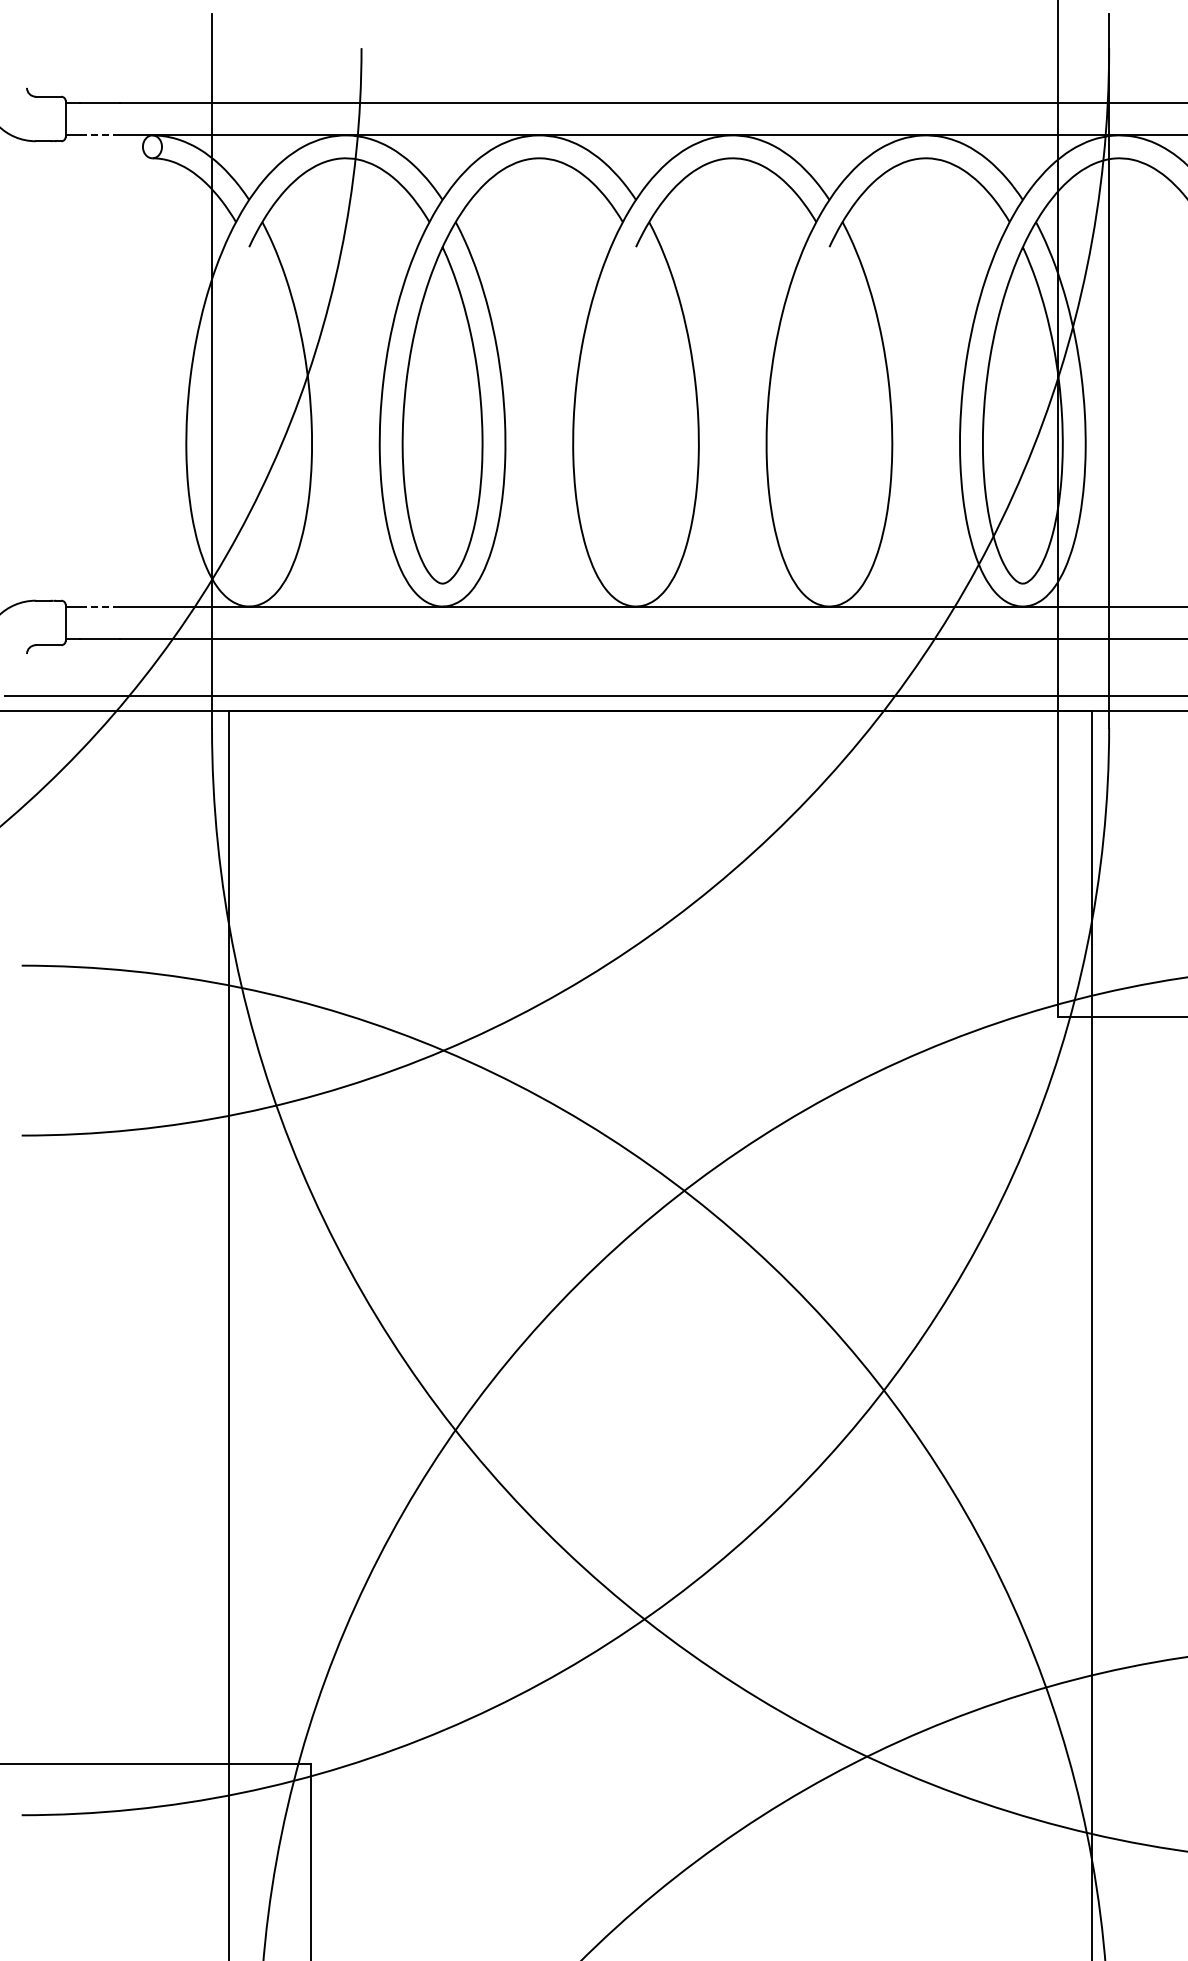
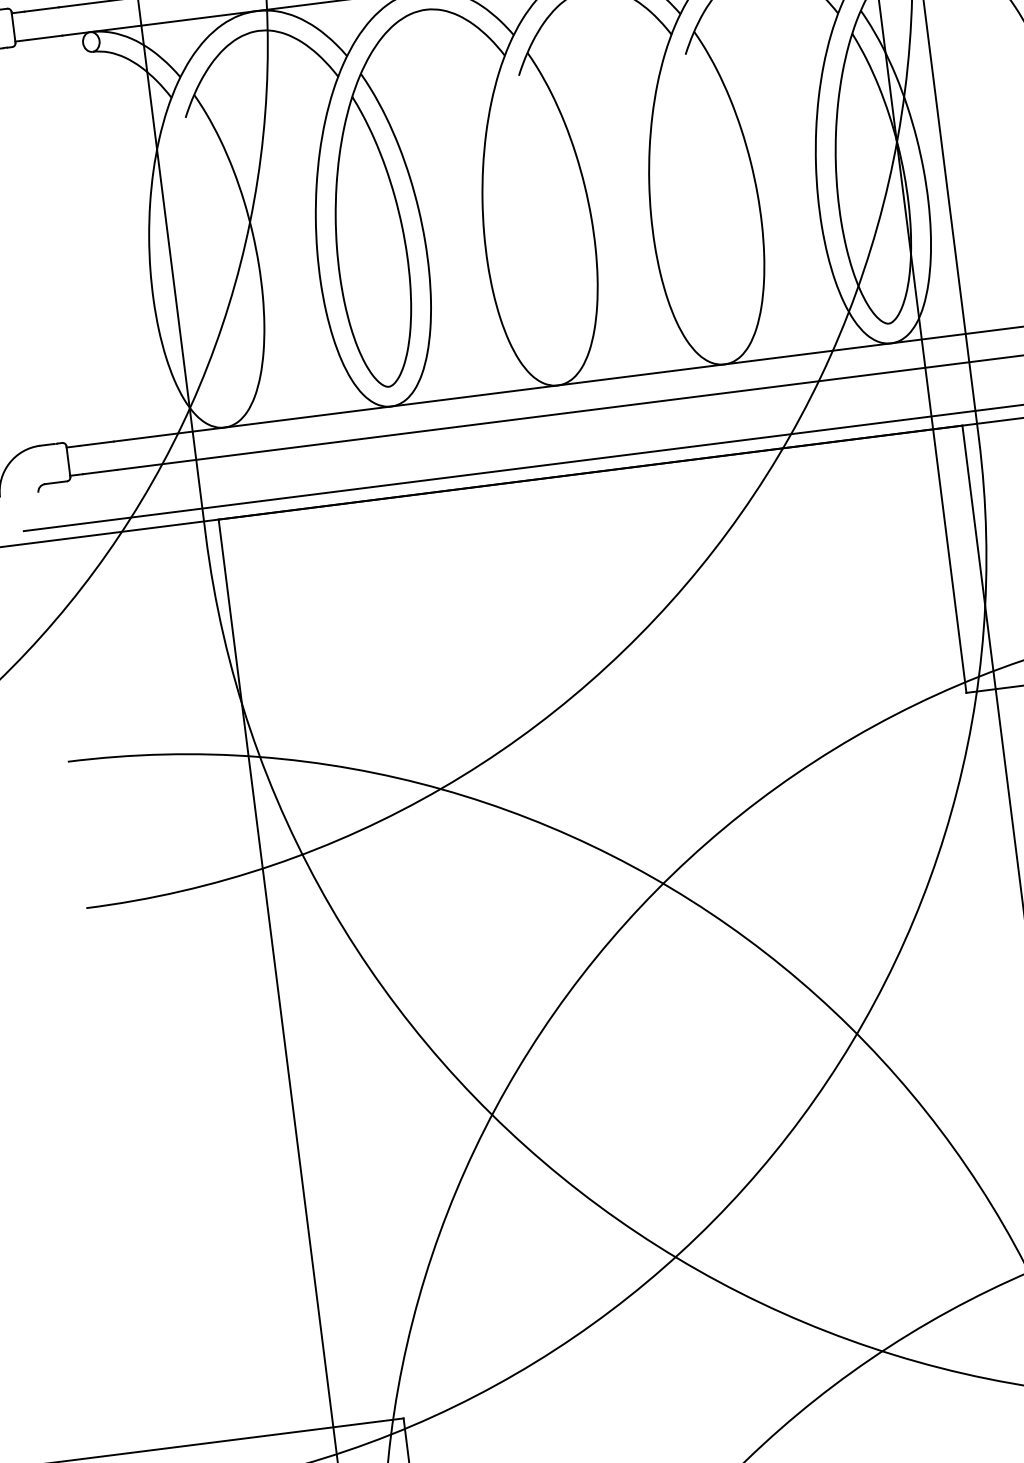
line: (100, 135) -> (45, 37), dashed -> solid
line: (100, 606) -> (96, 443), dashed -> solid

